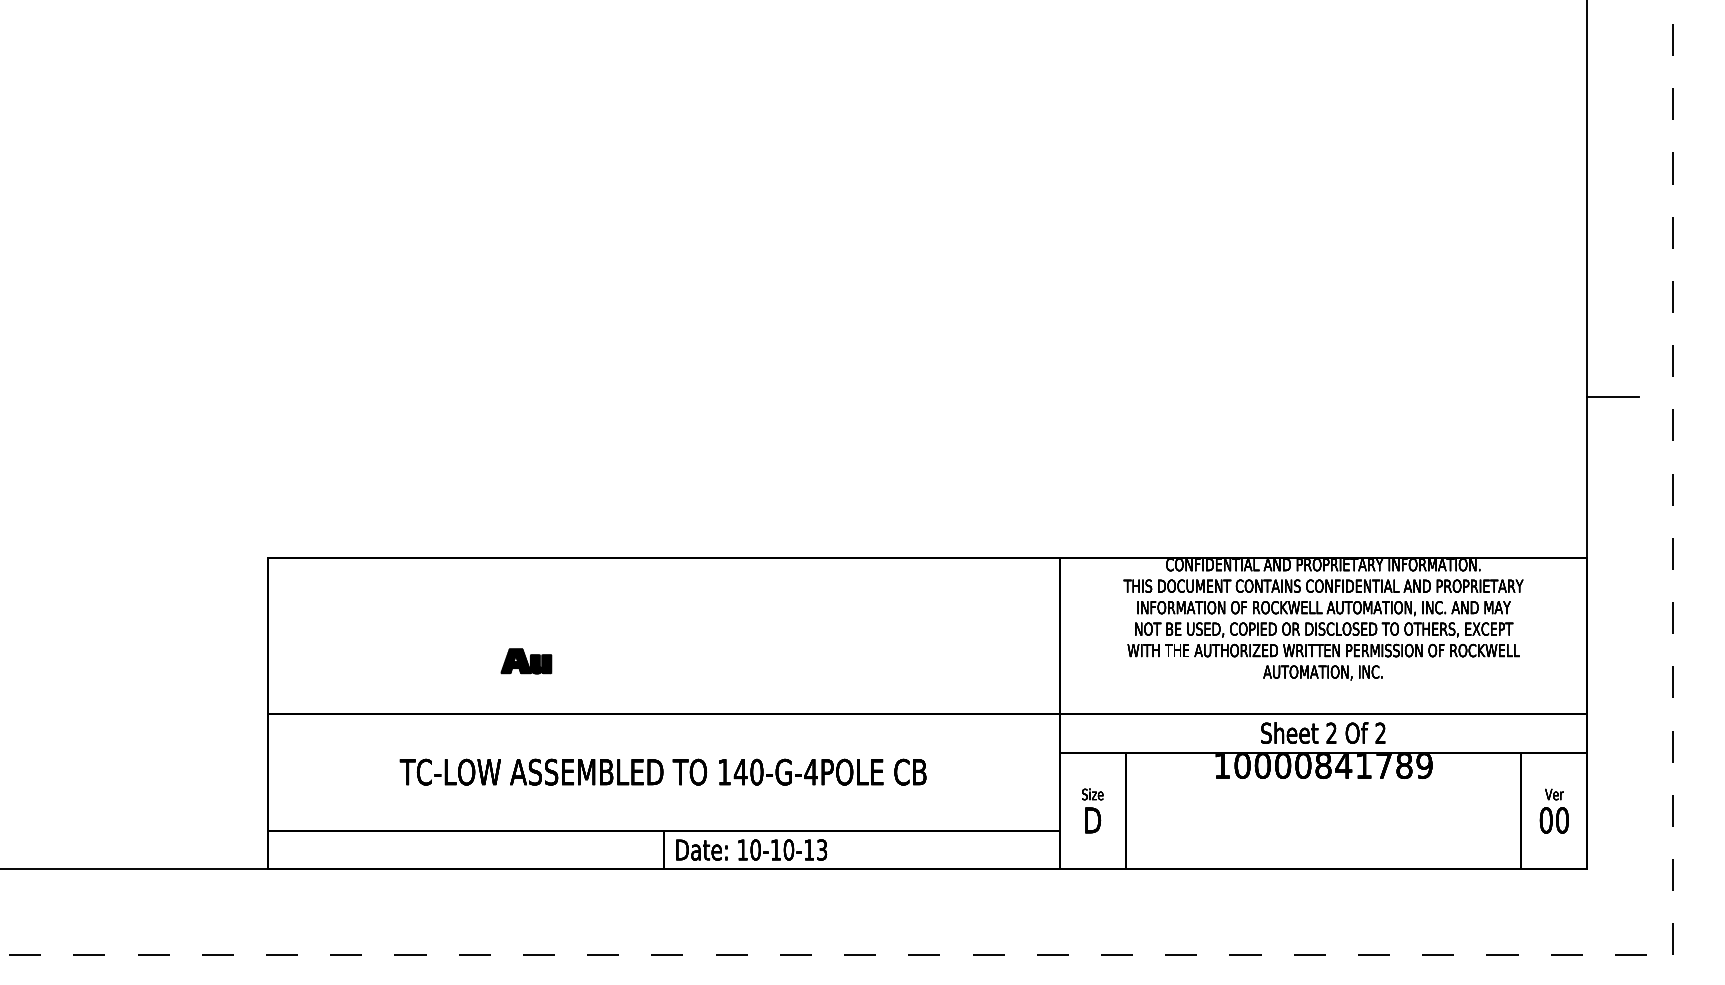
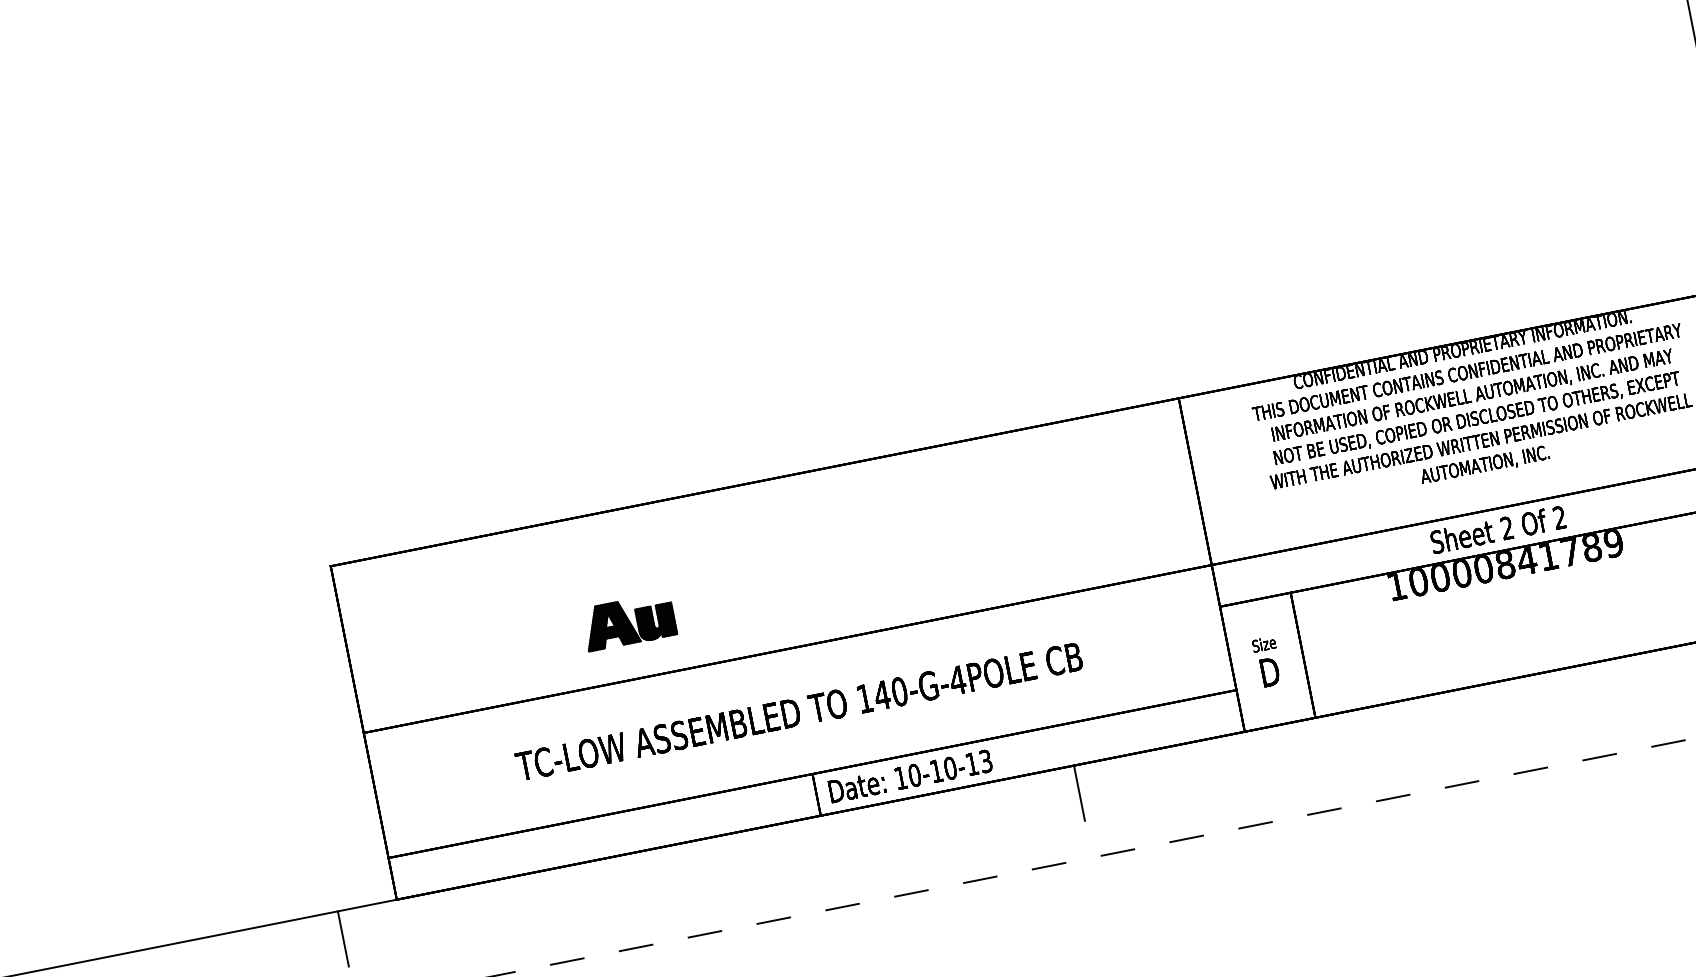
part: (526, 661) -> (629, 622), size x1.67
line: (213, 894) -> (343, 938), added
line: (900, 894) -> (1079, 792), added

